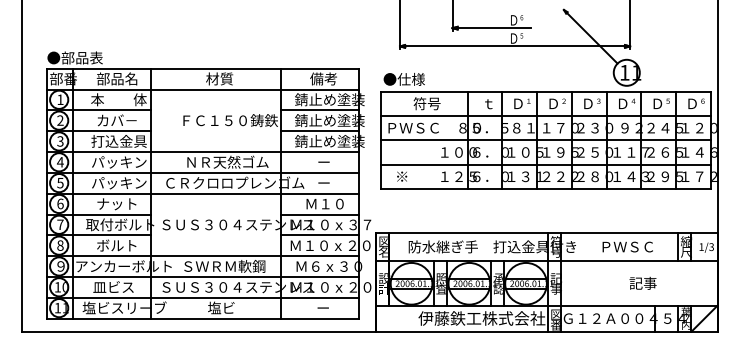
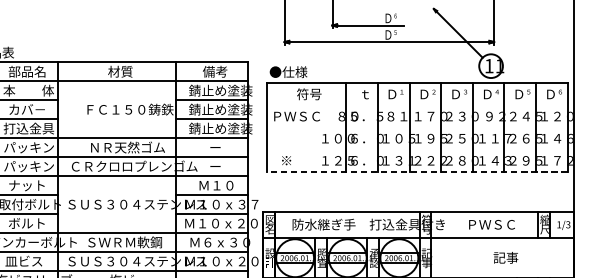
line: (545, 116) -> (417, 105), removed
line: (545, 140) -> (417, 127), removed
line: (545, 164) -> (417, 149), removed
line: (545, 188) -> (417, 171), solid -> dashed

